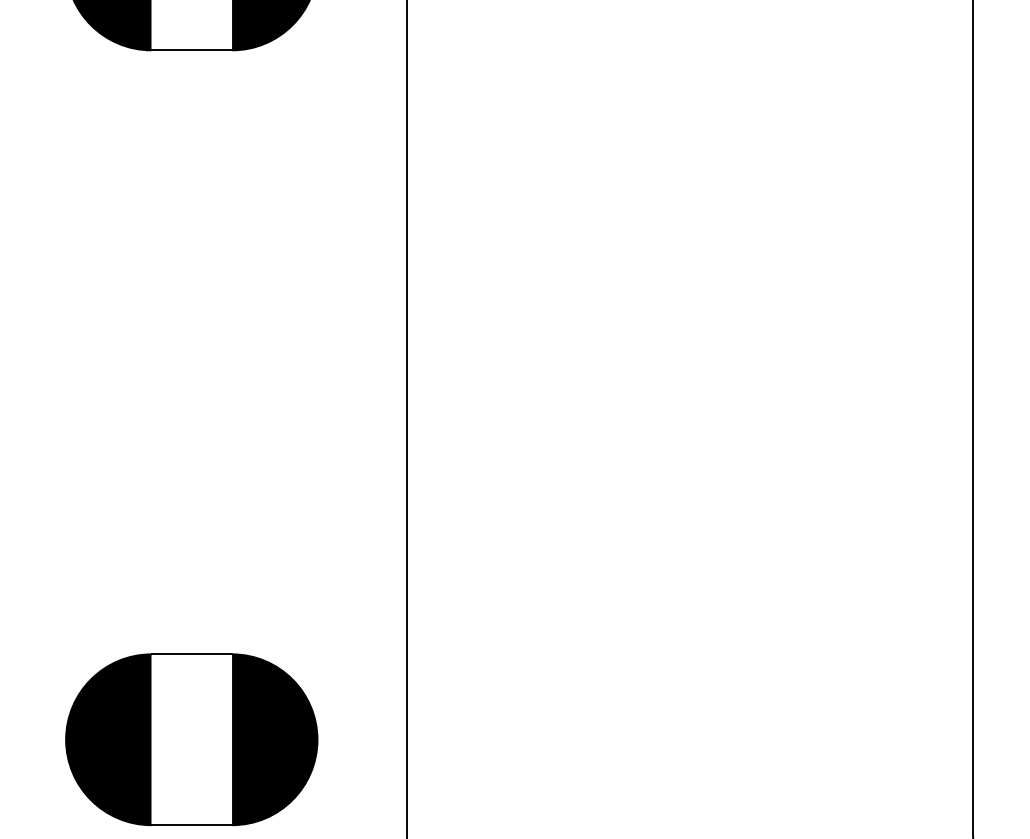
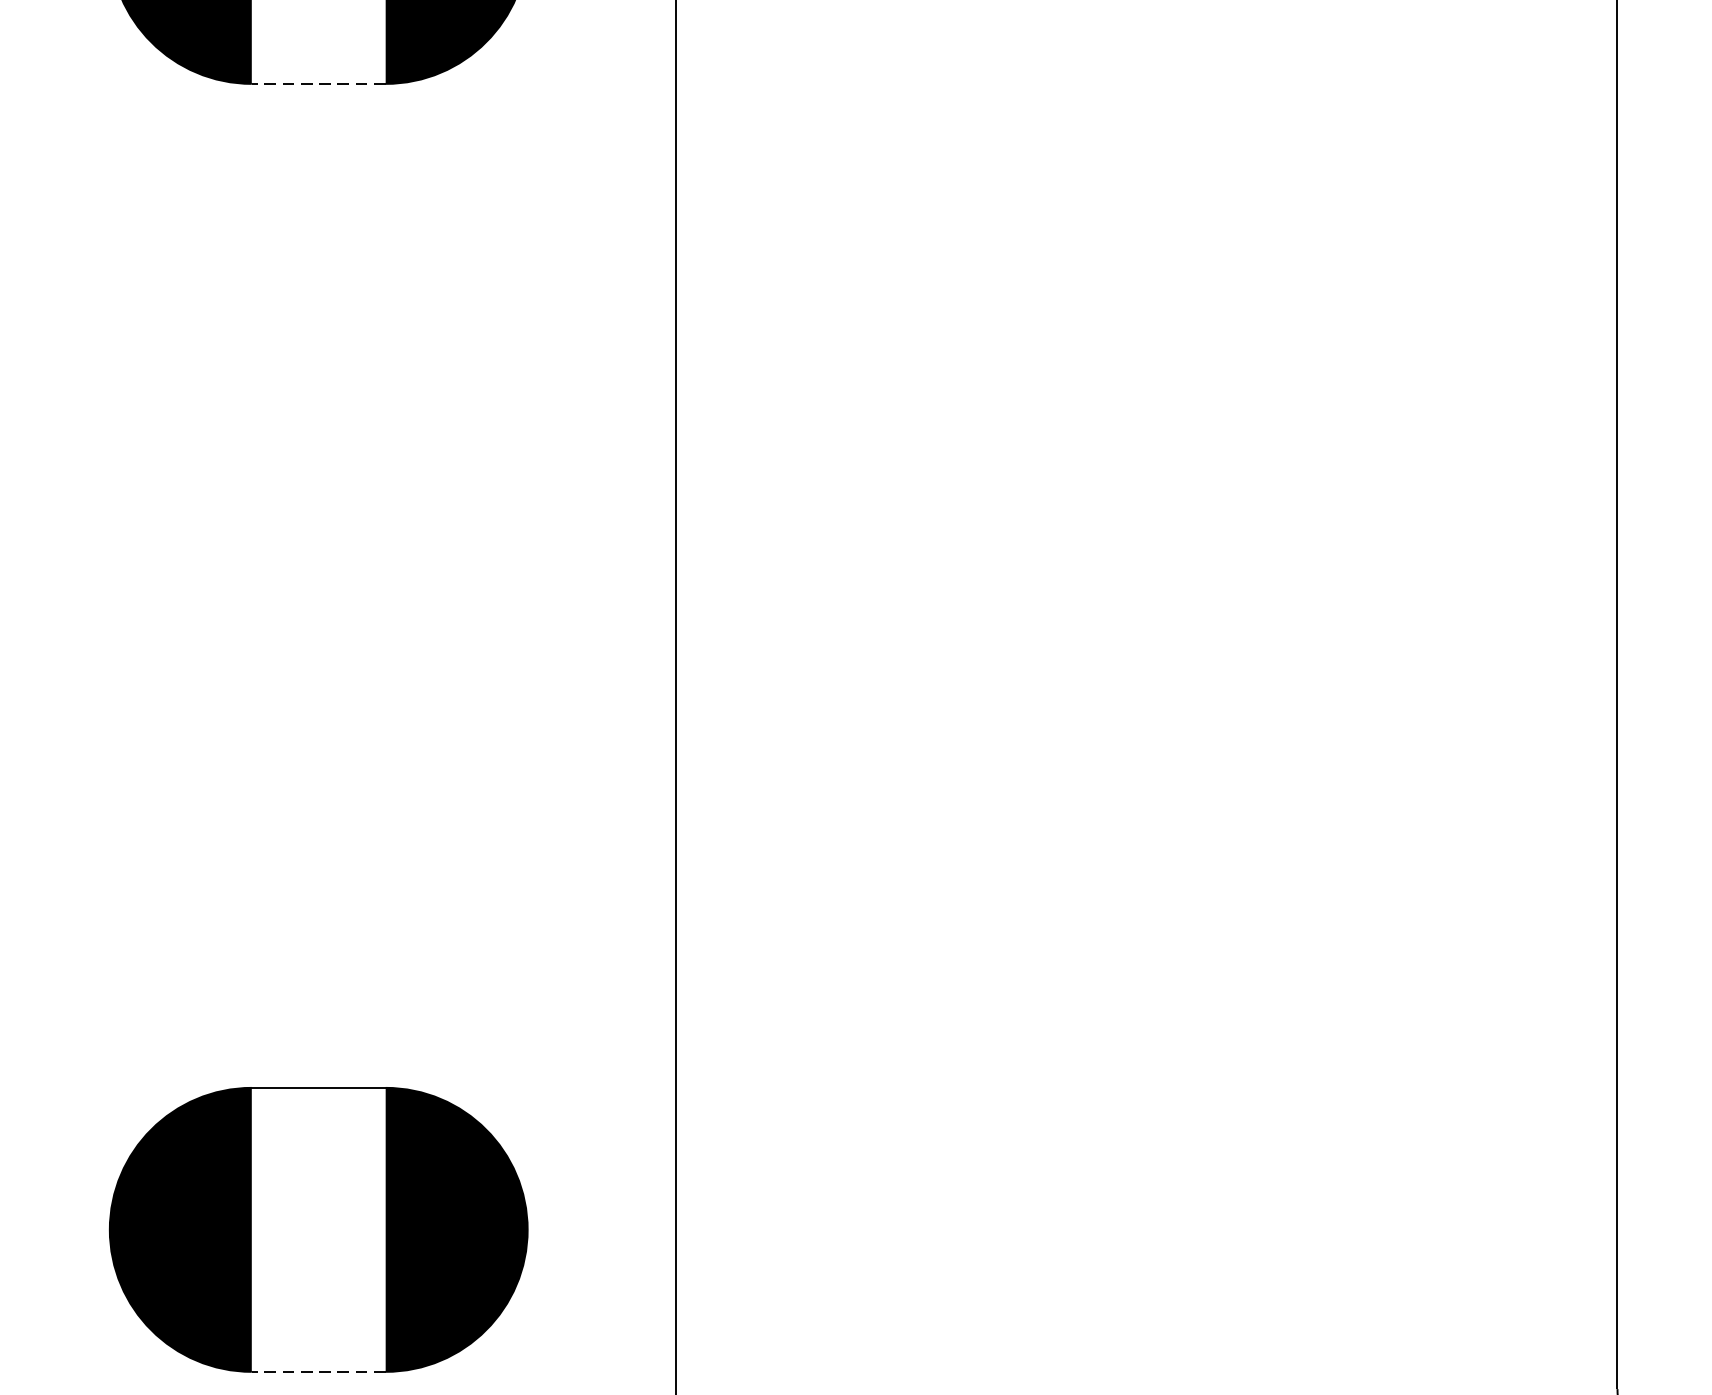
line: (191, 50) -> (318, 84), solid -> dashed
line: (191, 825) -> (318, 1372), solid -> dashed

